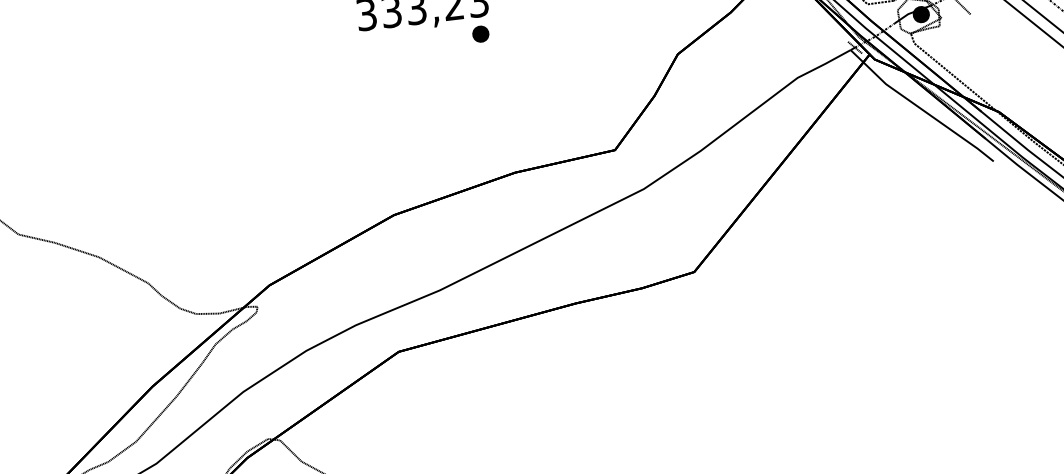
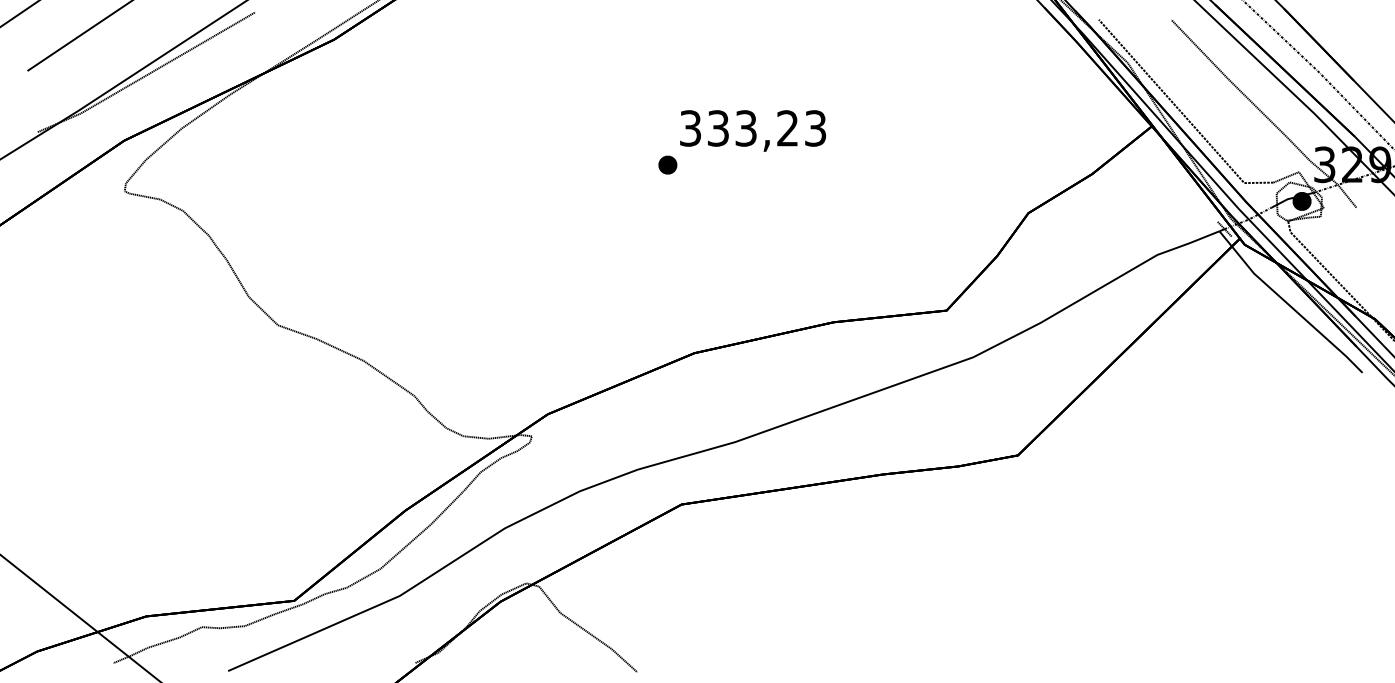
part: (480, 33) -> (667, 164), moved

